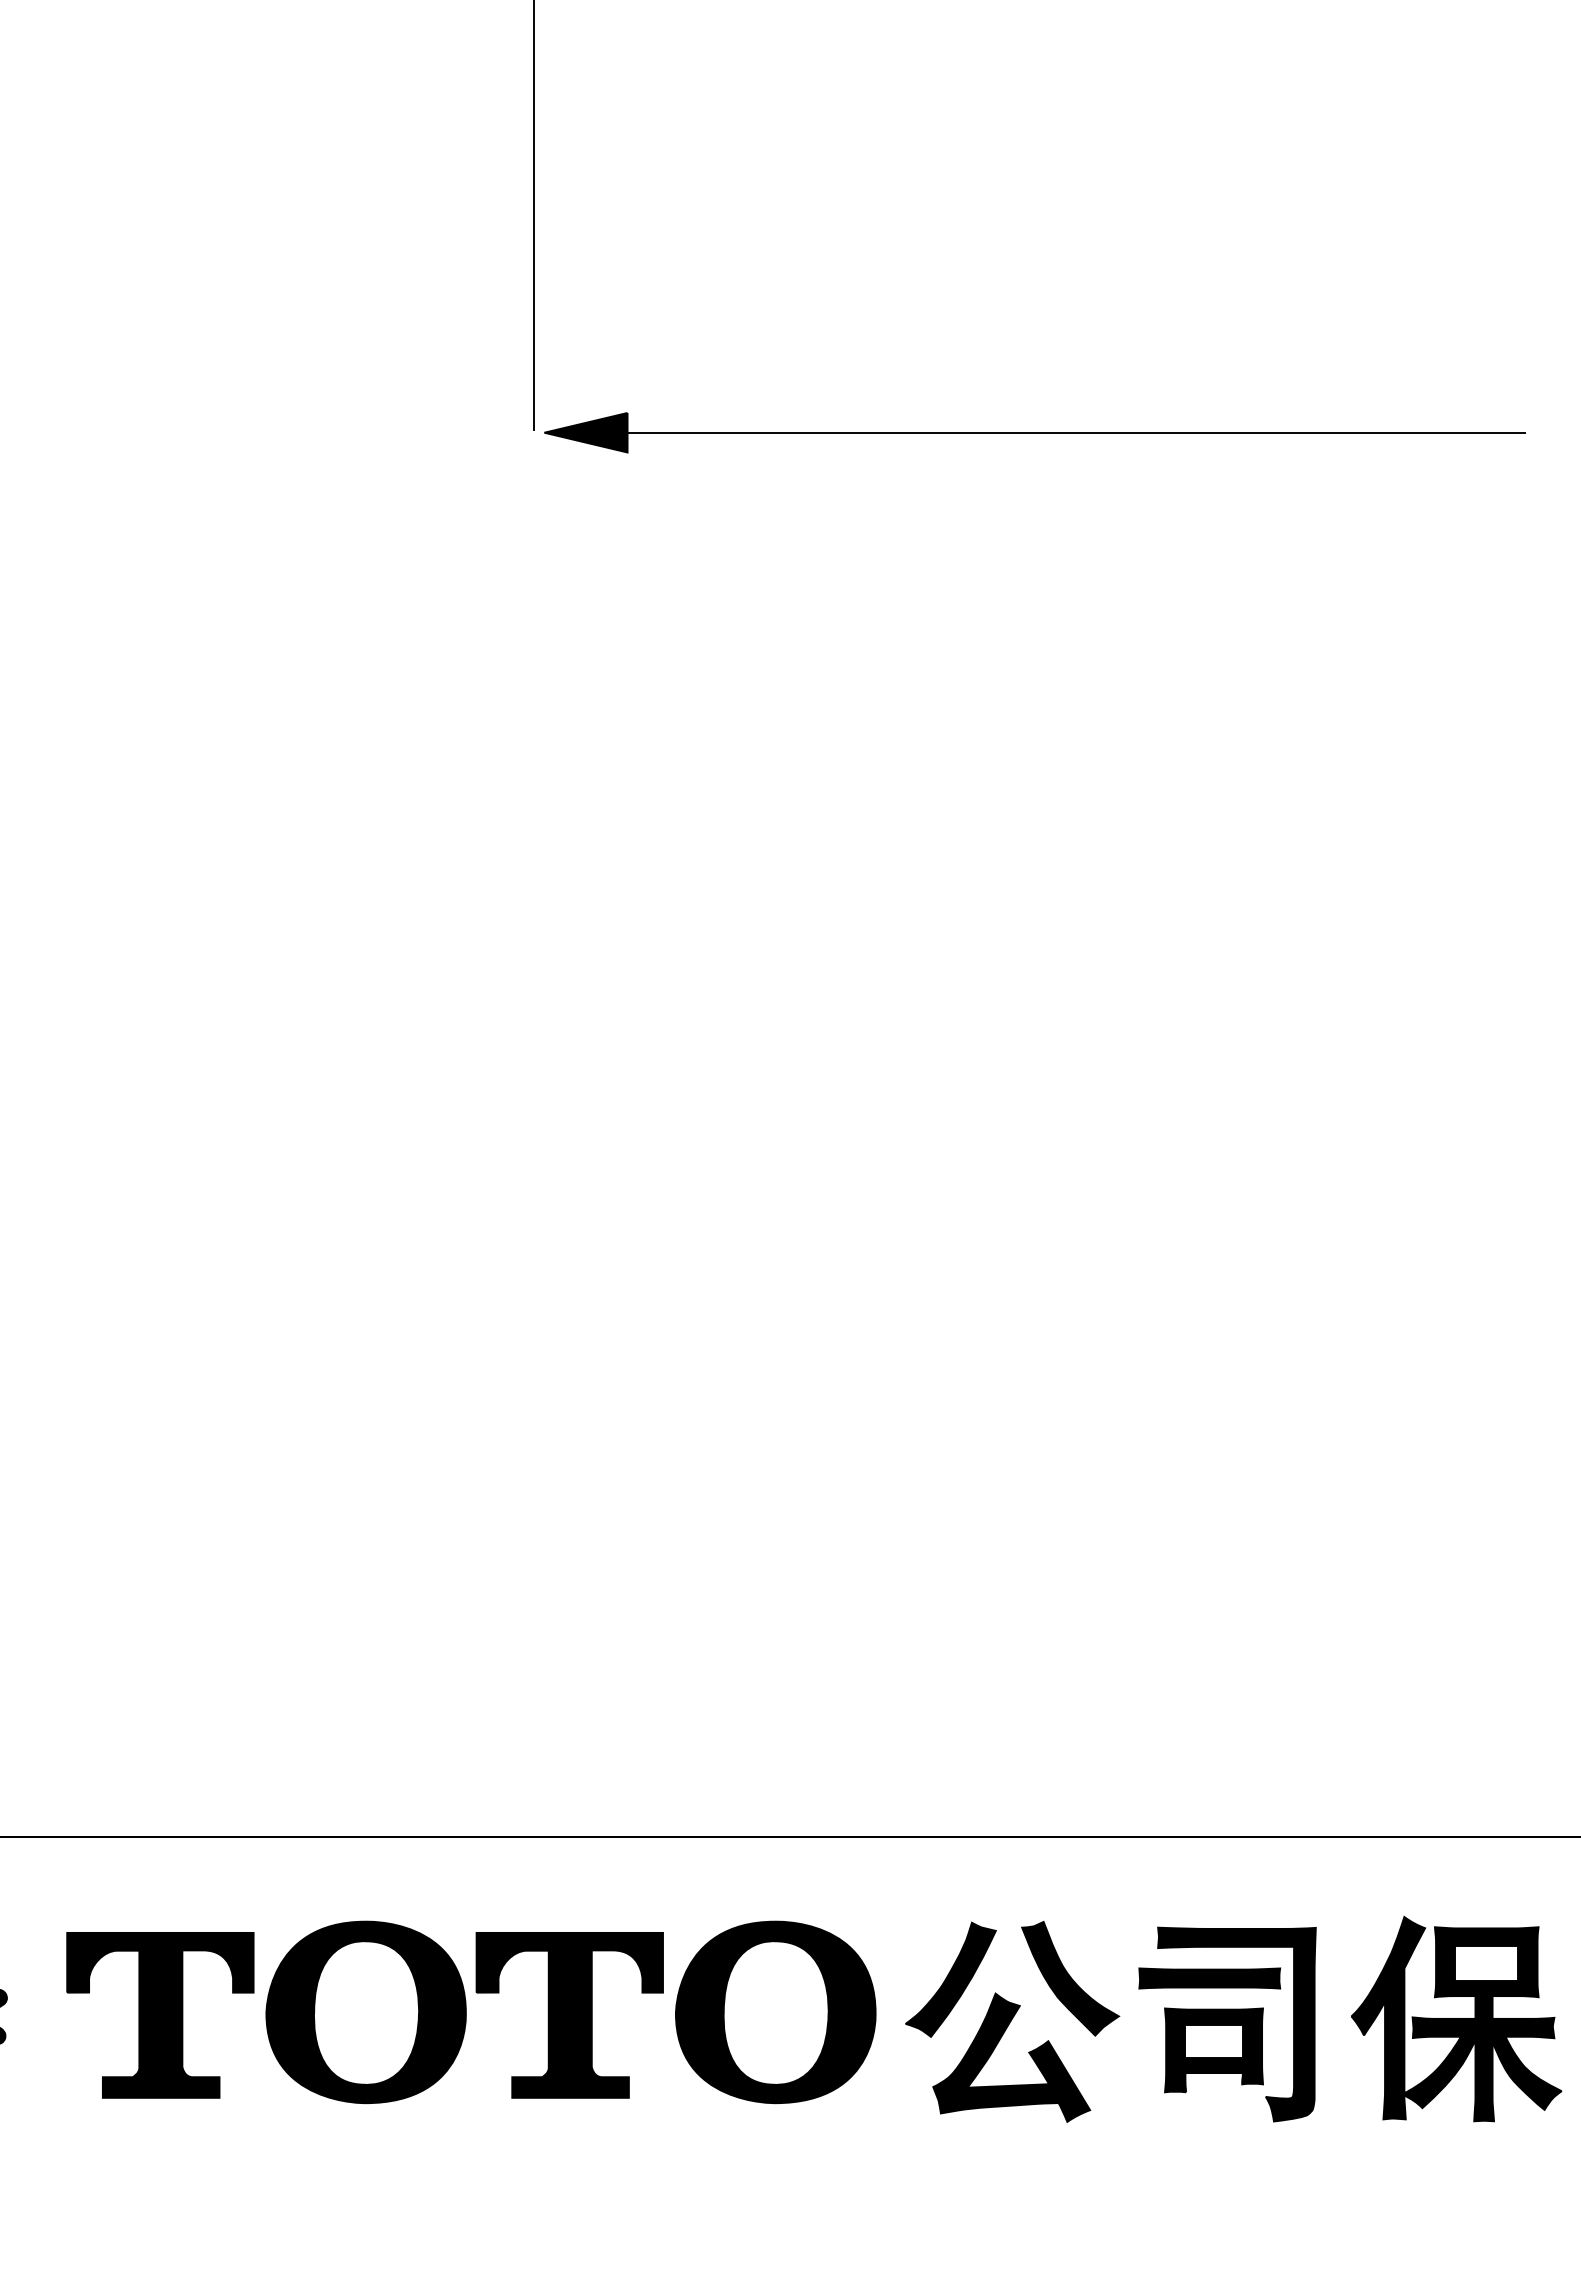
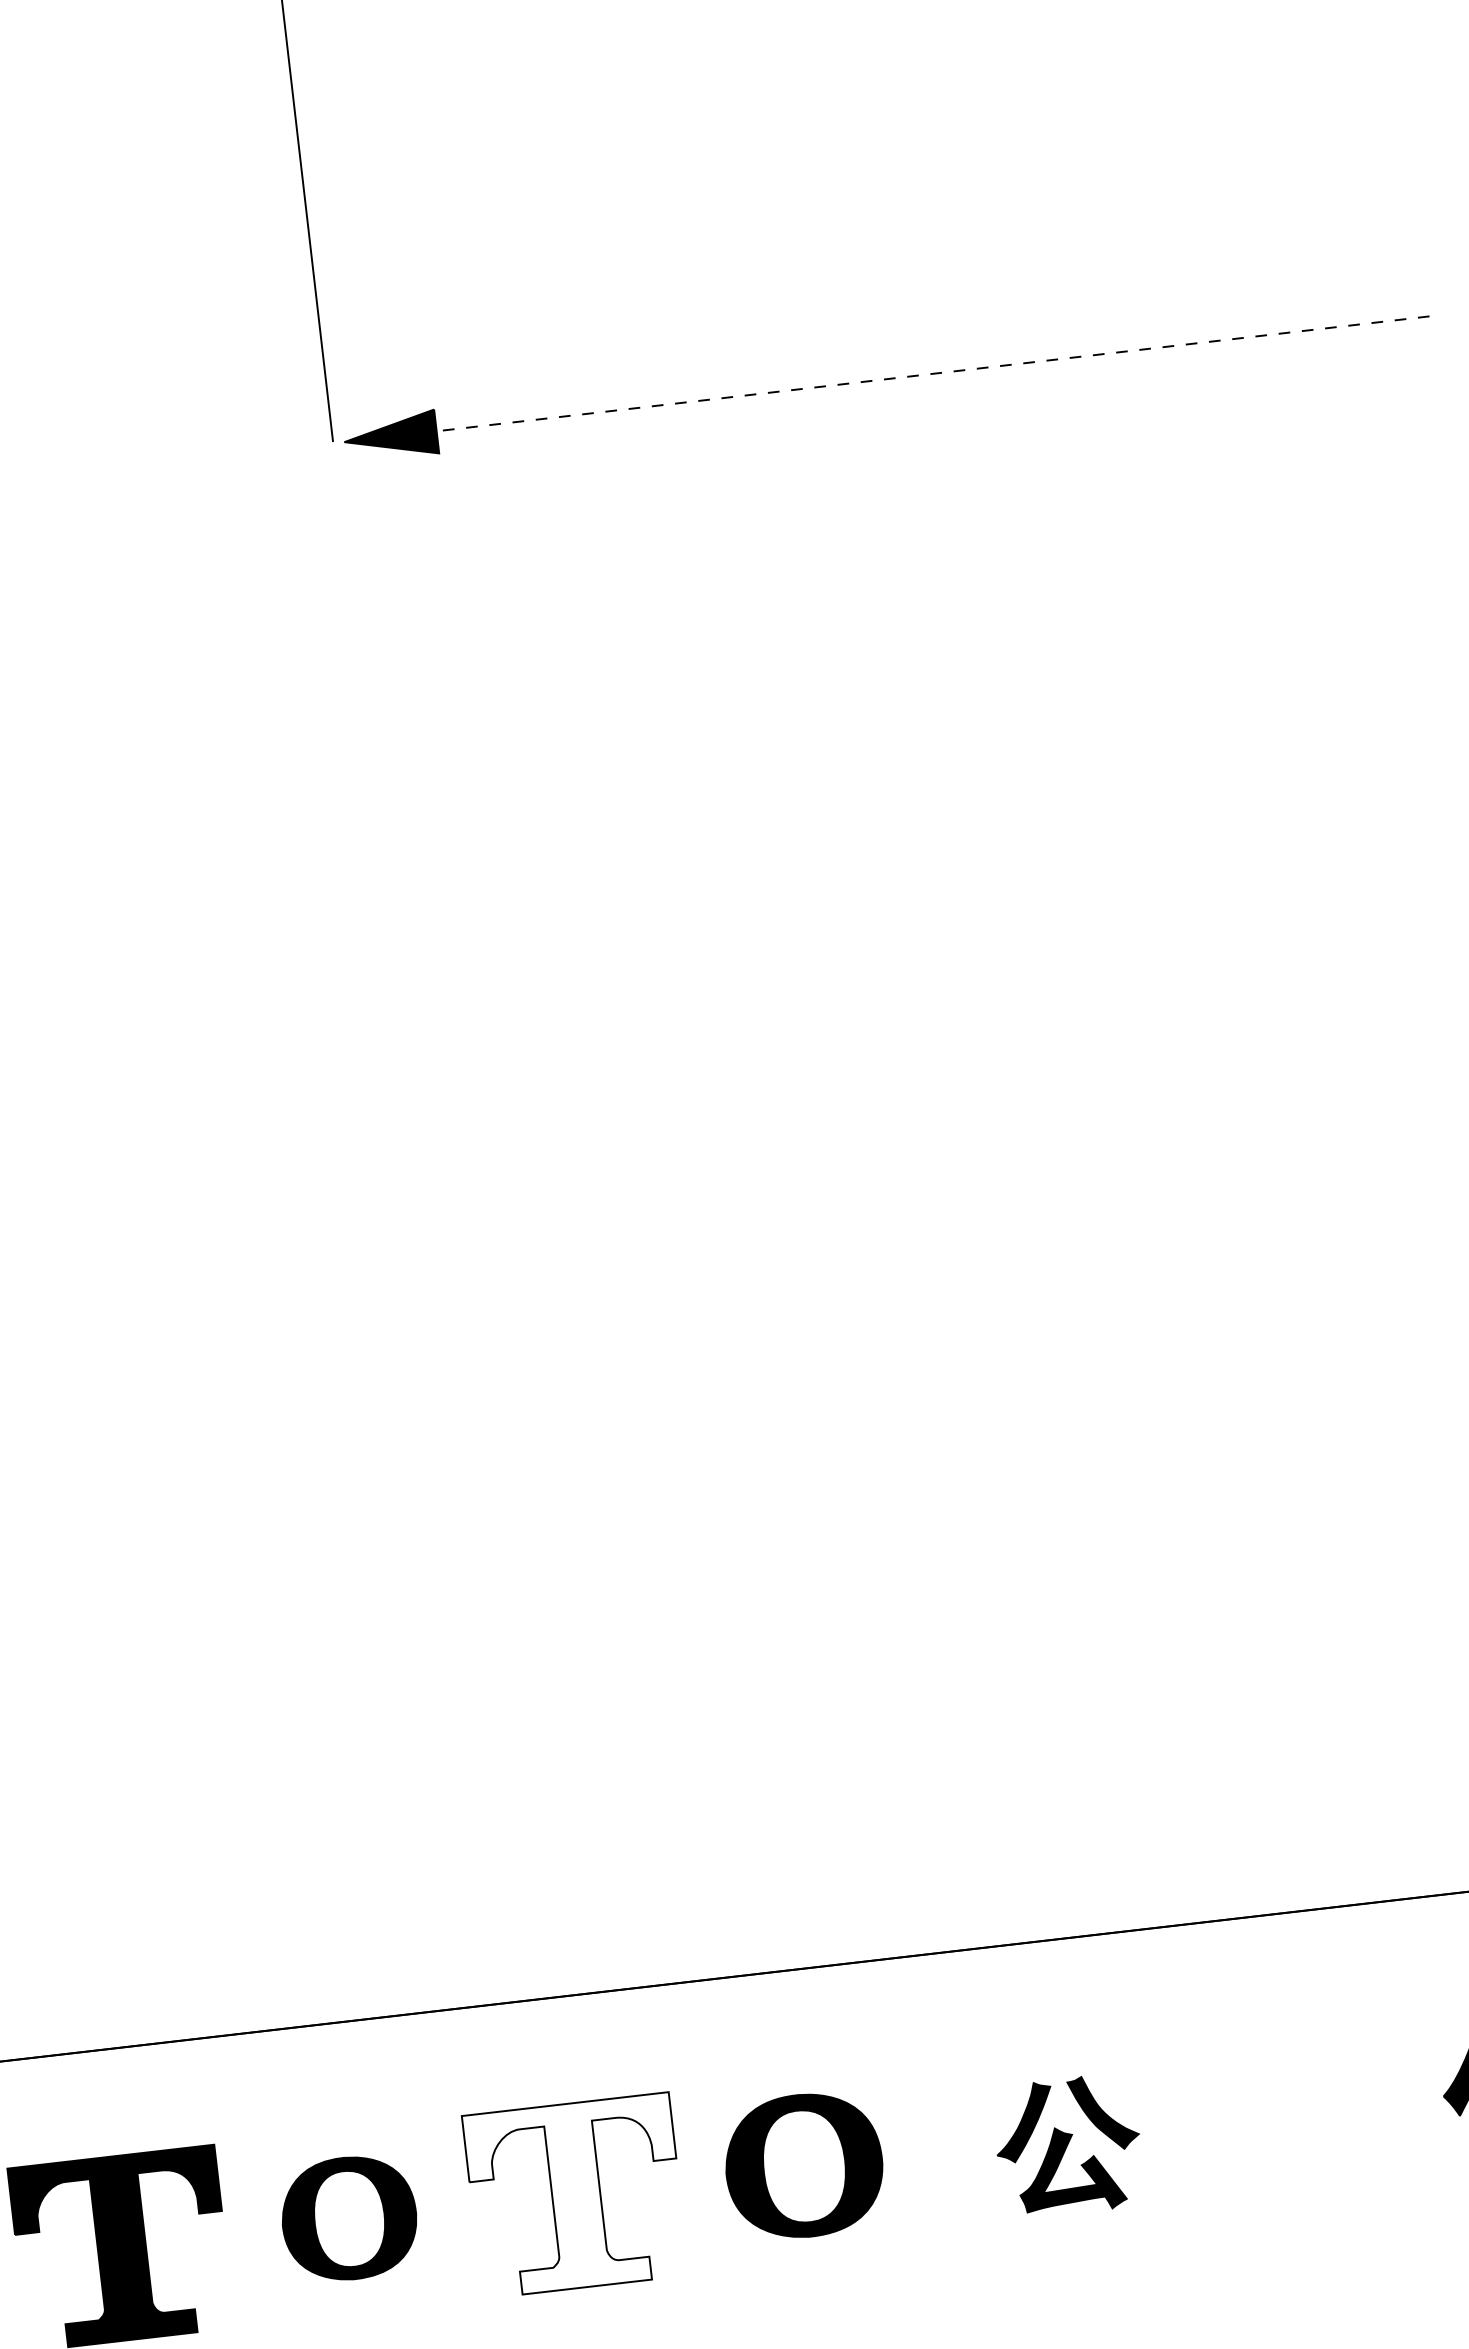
line: (1069, 432) -> (927, 374), solid -> dashed
part: (365, 2012) -> (348, 2218), size x0.6
part: (775, 2012) -> (803, 2166), size x0.7
fill: (569, 2014) -> (575, 2194), removed
part: (1012, 2021) -> (1068, 2145), size x0.6
part: (1227, 2024) -> (1307, 2121), removed

